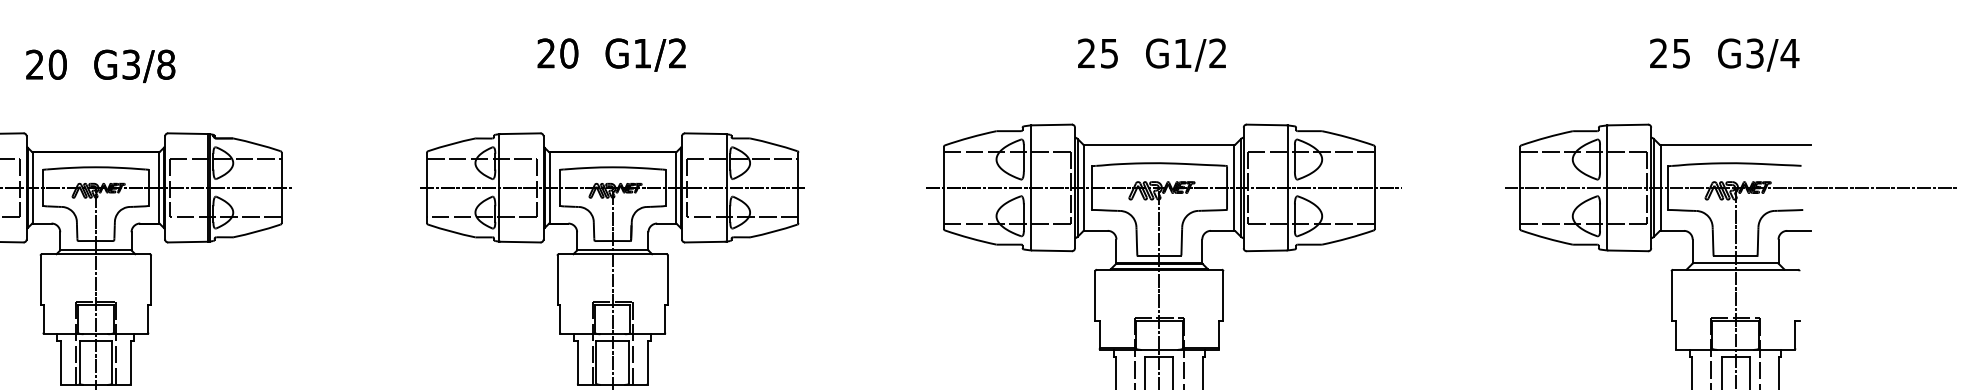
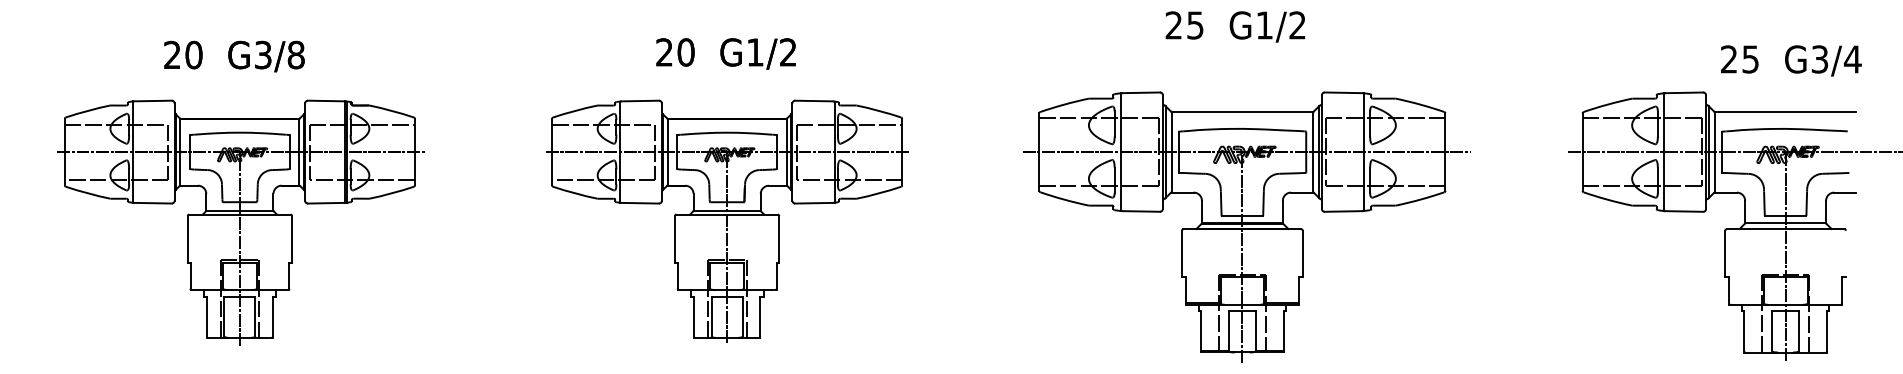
text: (611, 54) -> (725, 53), moved
text: (1724, 54) -> (1791, 60), moved
text: (100, 66) -> (234, 56), moved

